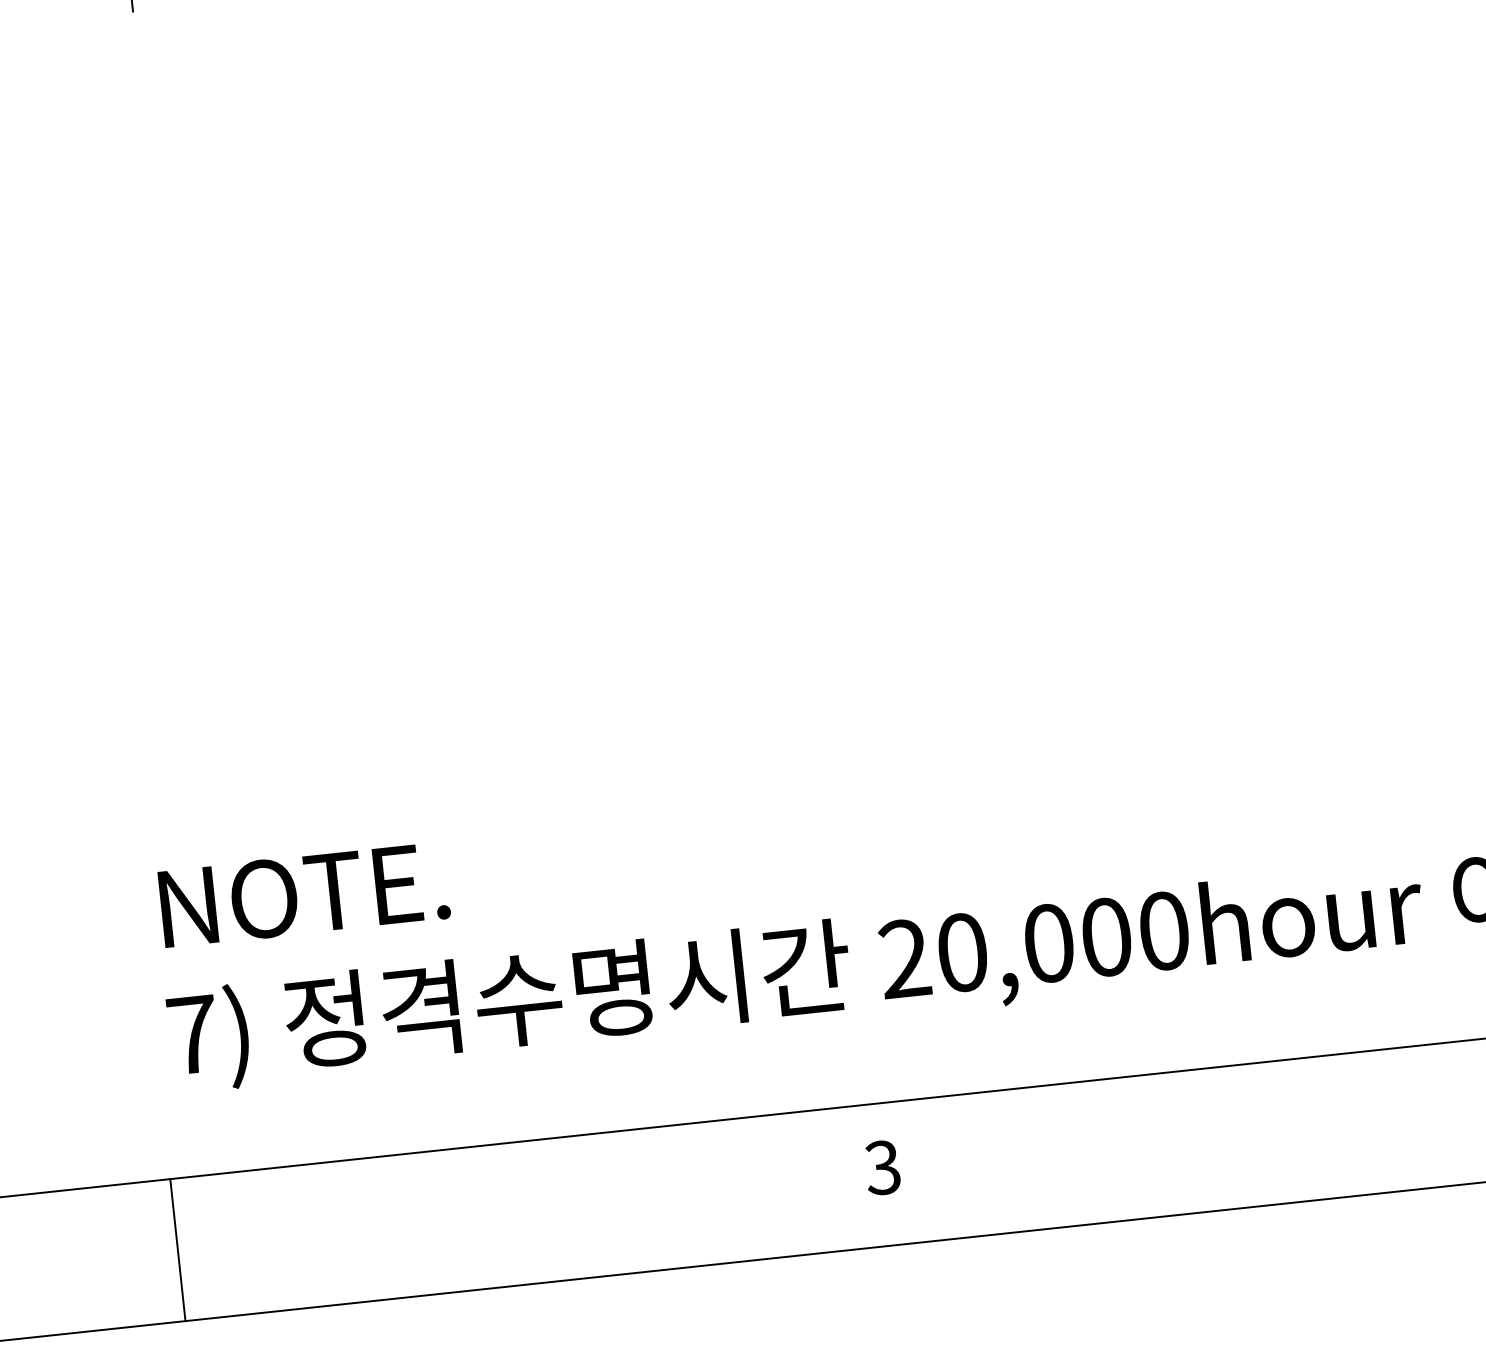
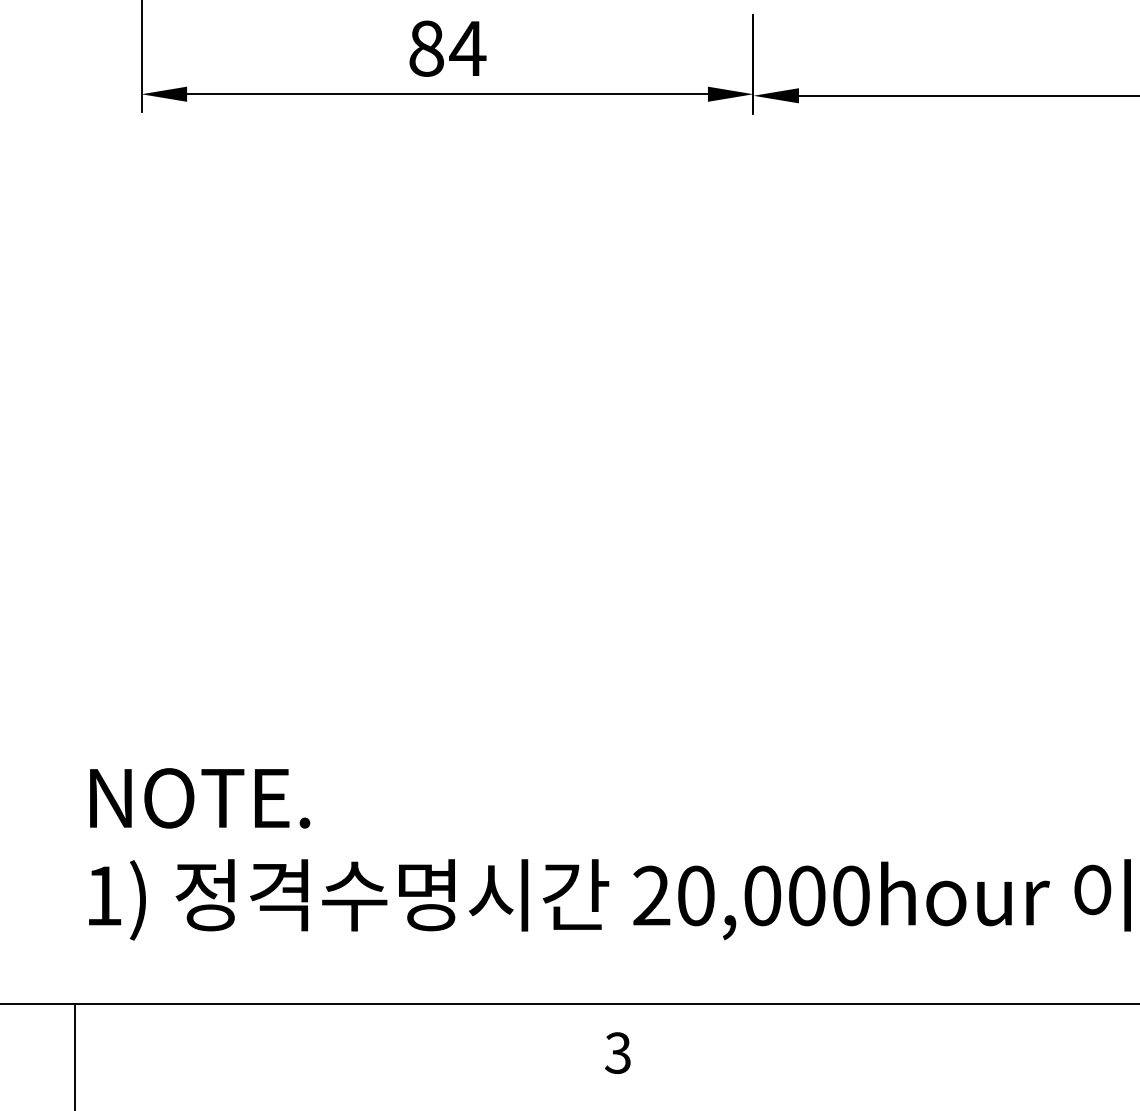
text: (193, 1034) -> (104, 895), 7) -> 1)

